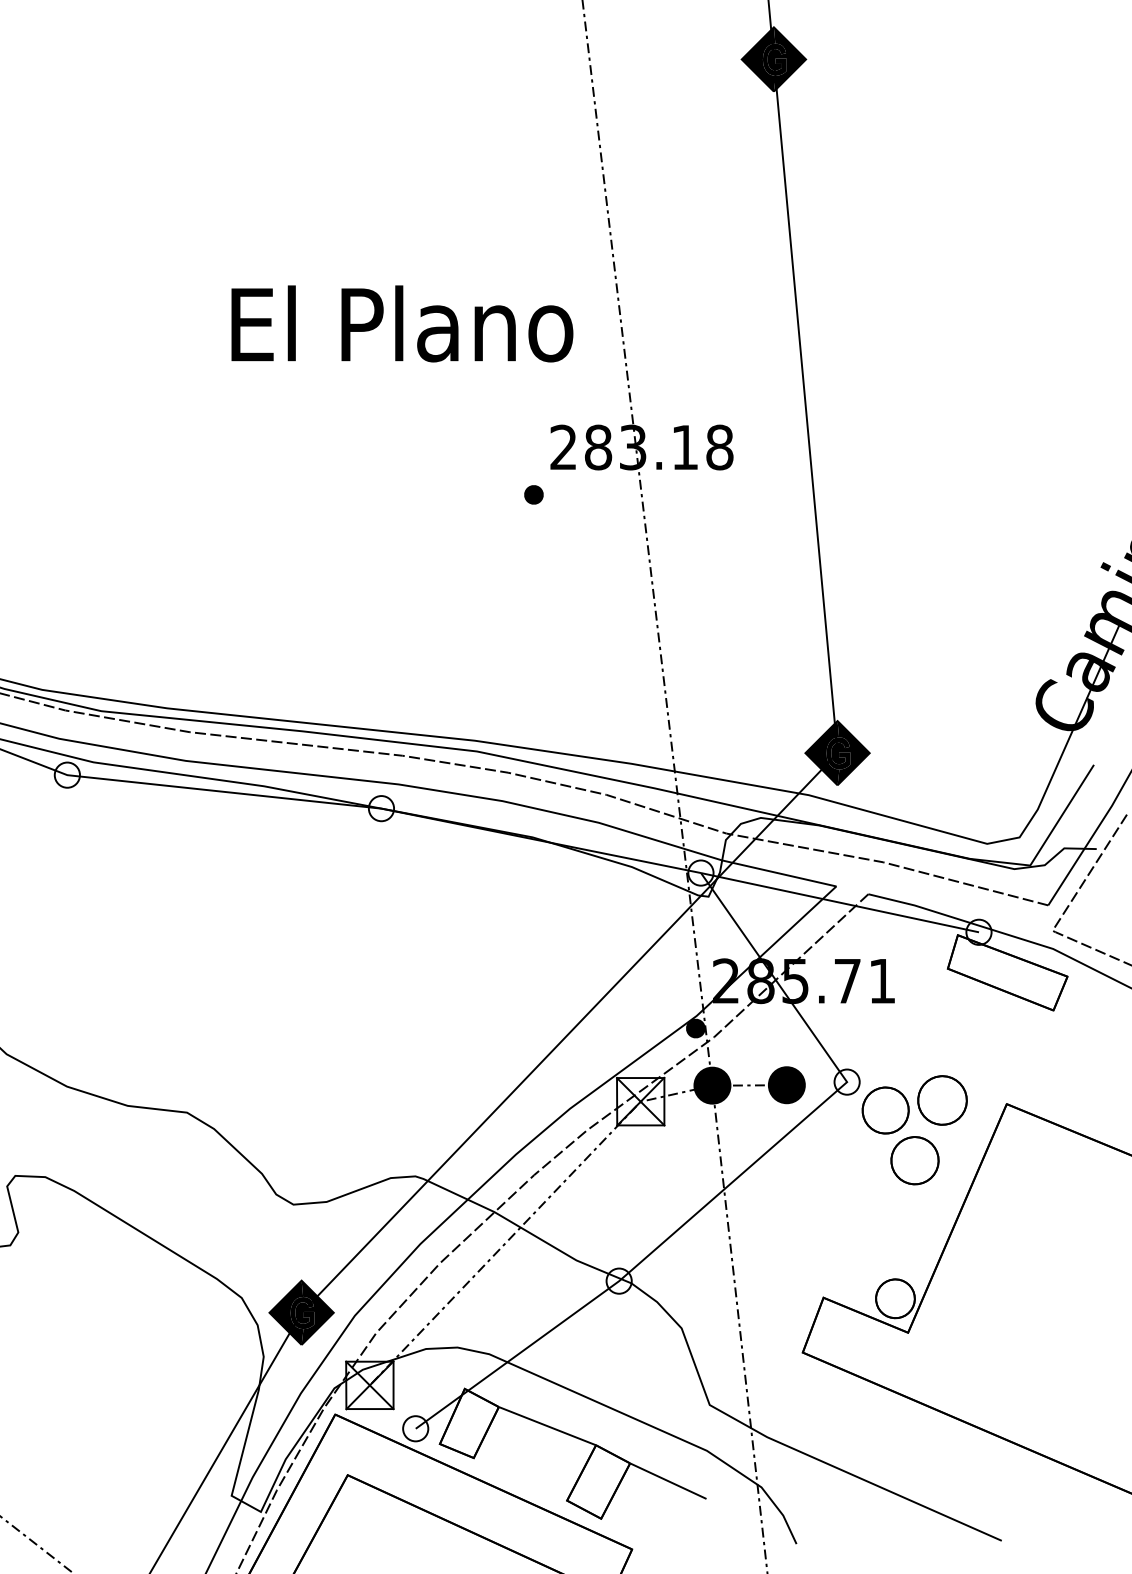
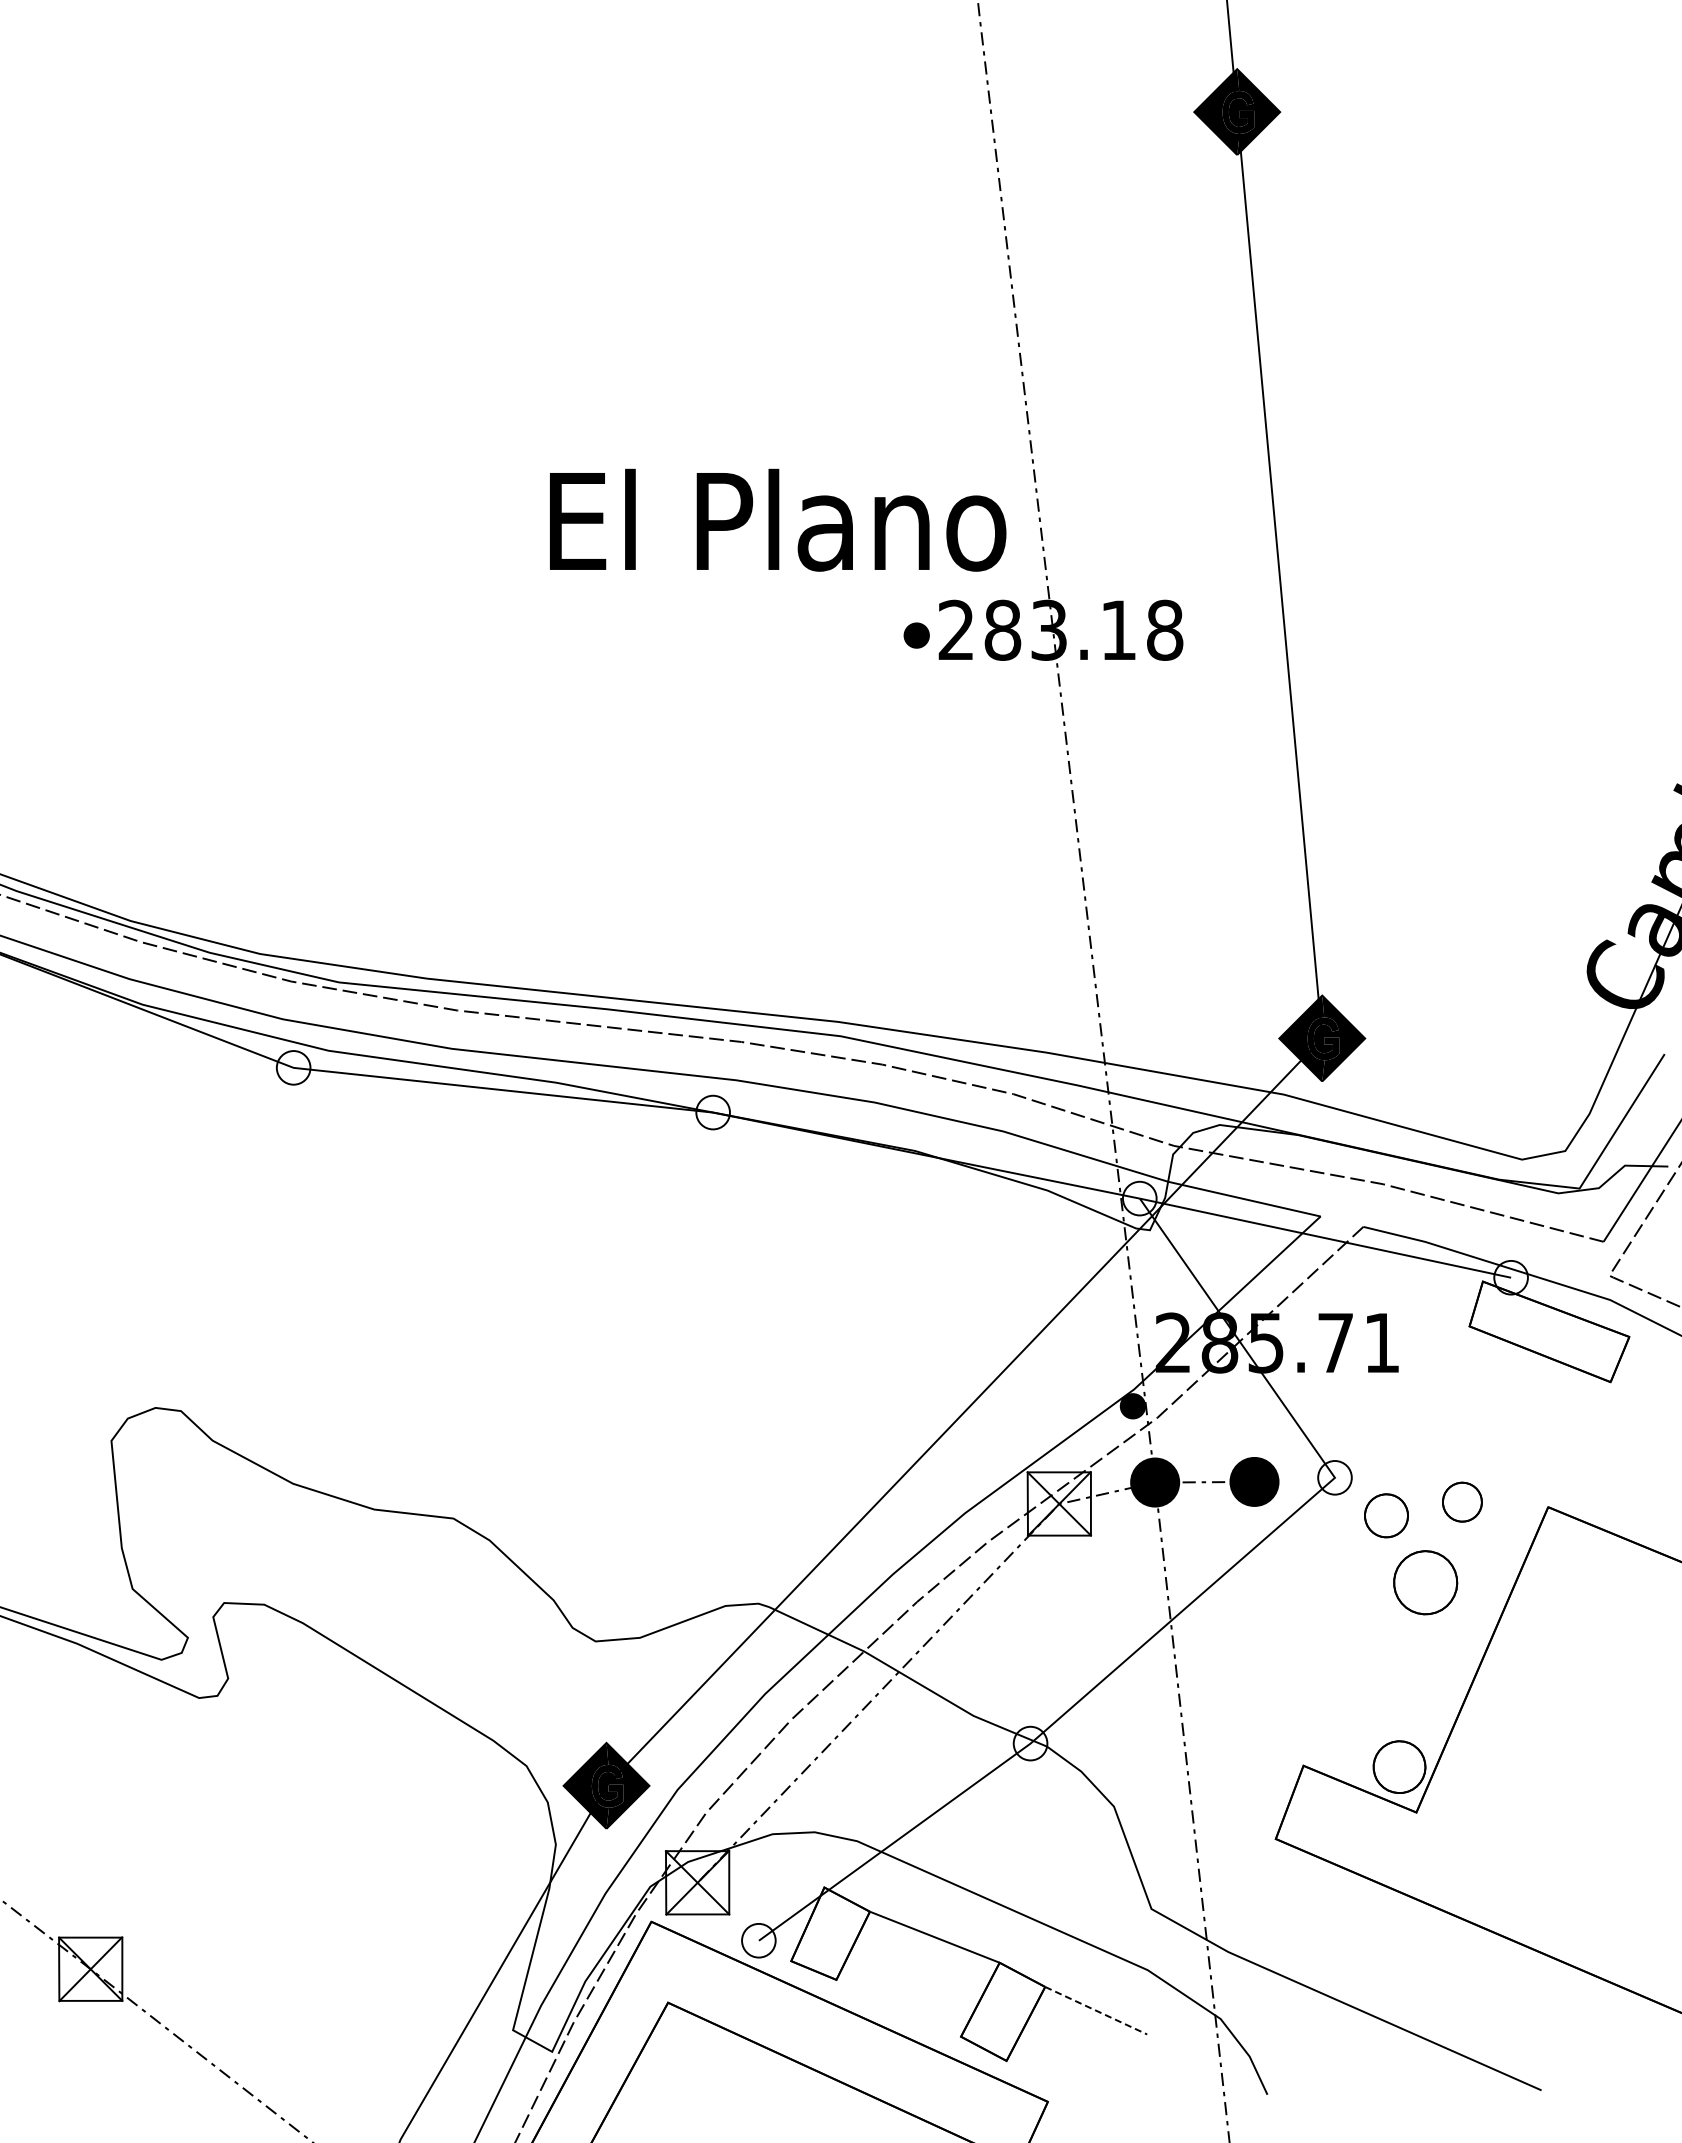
text: (402, 323) -> (778, 519), moved
part: (533, 494) -> (916, 635), moved
part: (942, 1099) -> (1462, 1501), size x0.6
part: (885, 1110) -> (1386, 1515), size x0.7
line: (668, 1481) -> (1096, 2010), solid -> dashed

